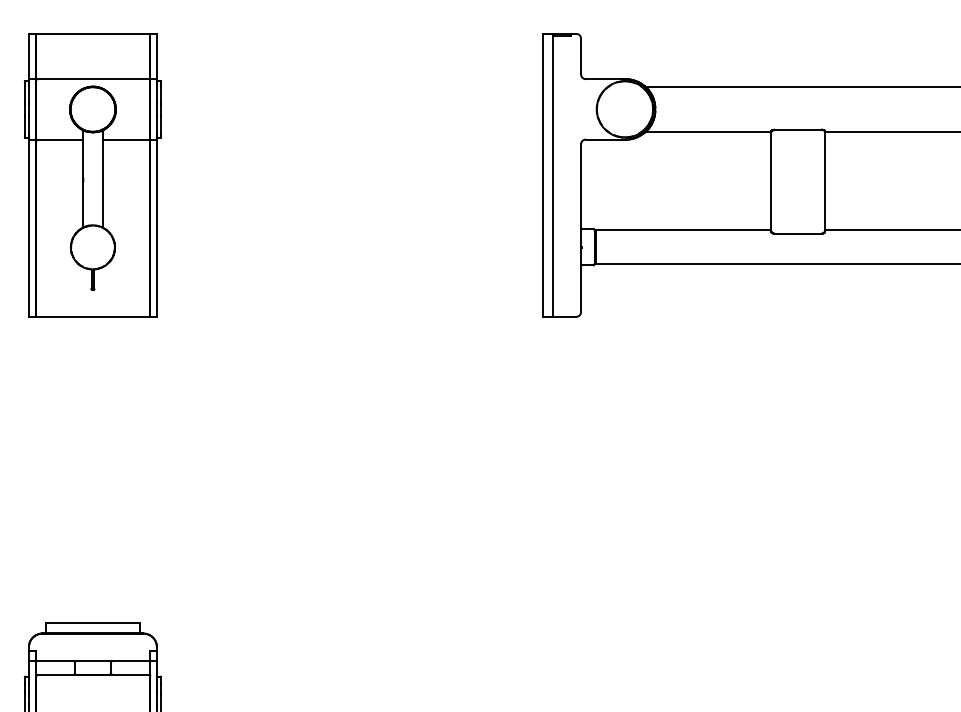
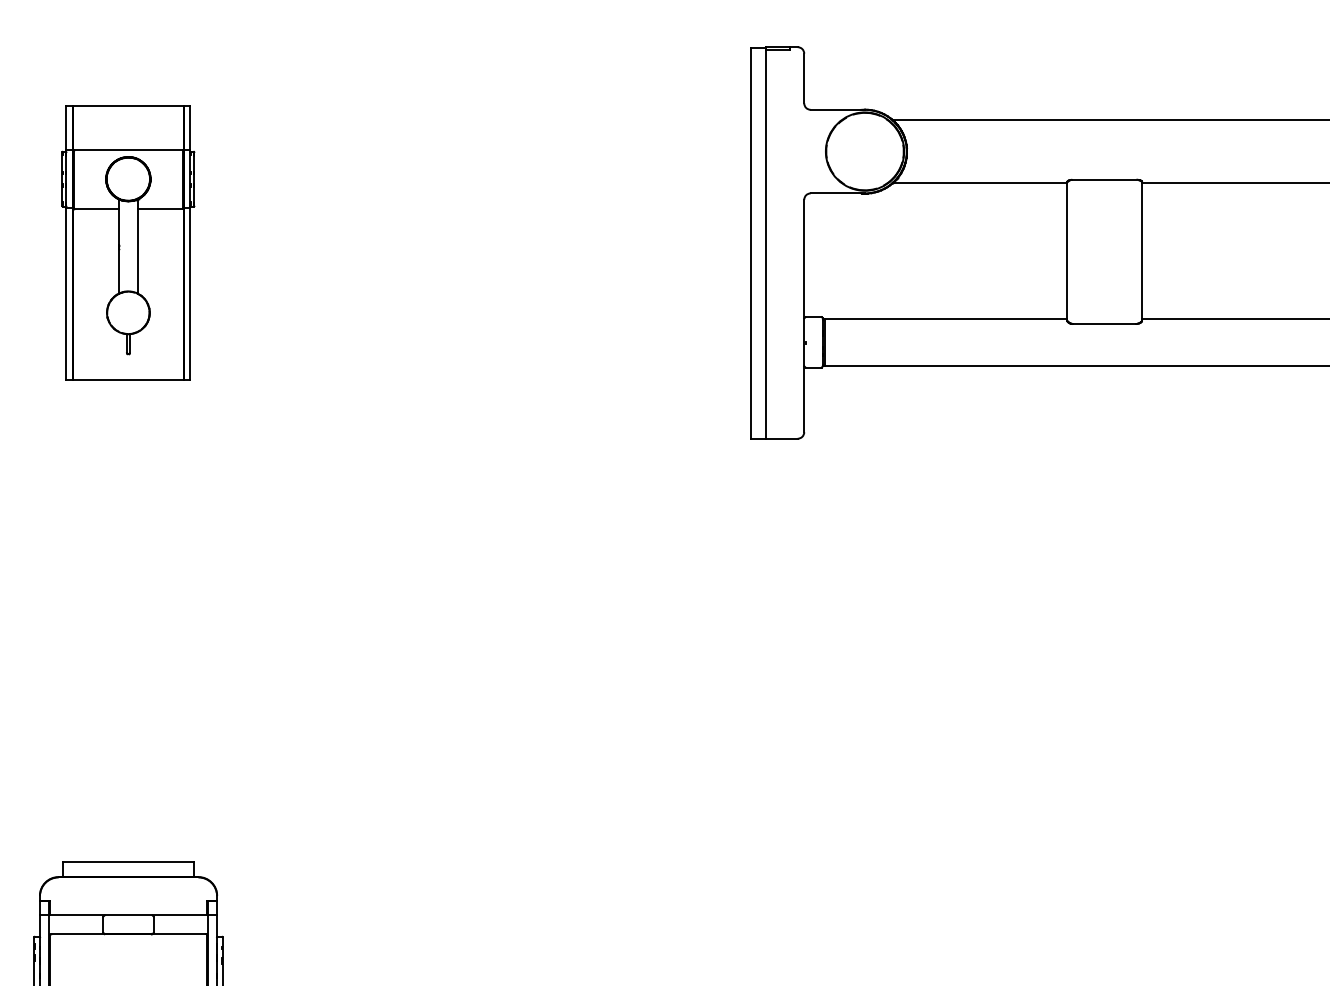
part: (92, 175) -> (127, 243), size x0.7

